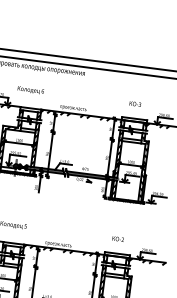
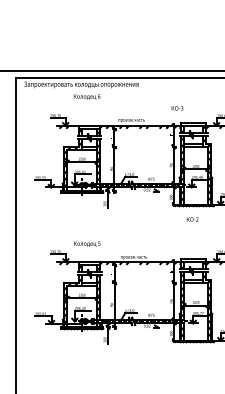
text: (30, 89) -> (86, 96), moved
text: (135, 104) -> (177, 108), moved
text: (118, 239) -> (192, 219), moved

